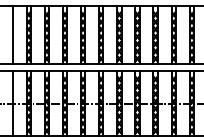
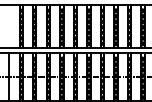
line: (12, 35) -> (9, 26), removed

